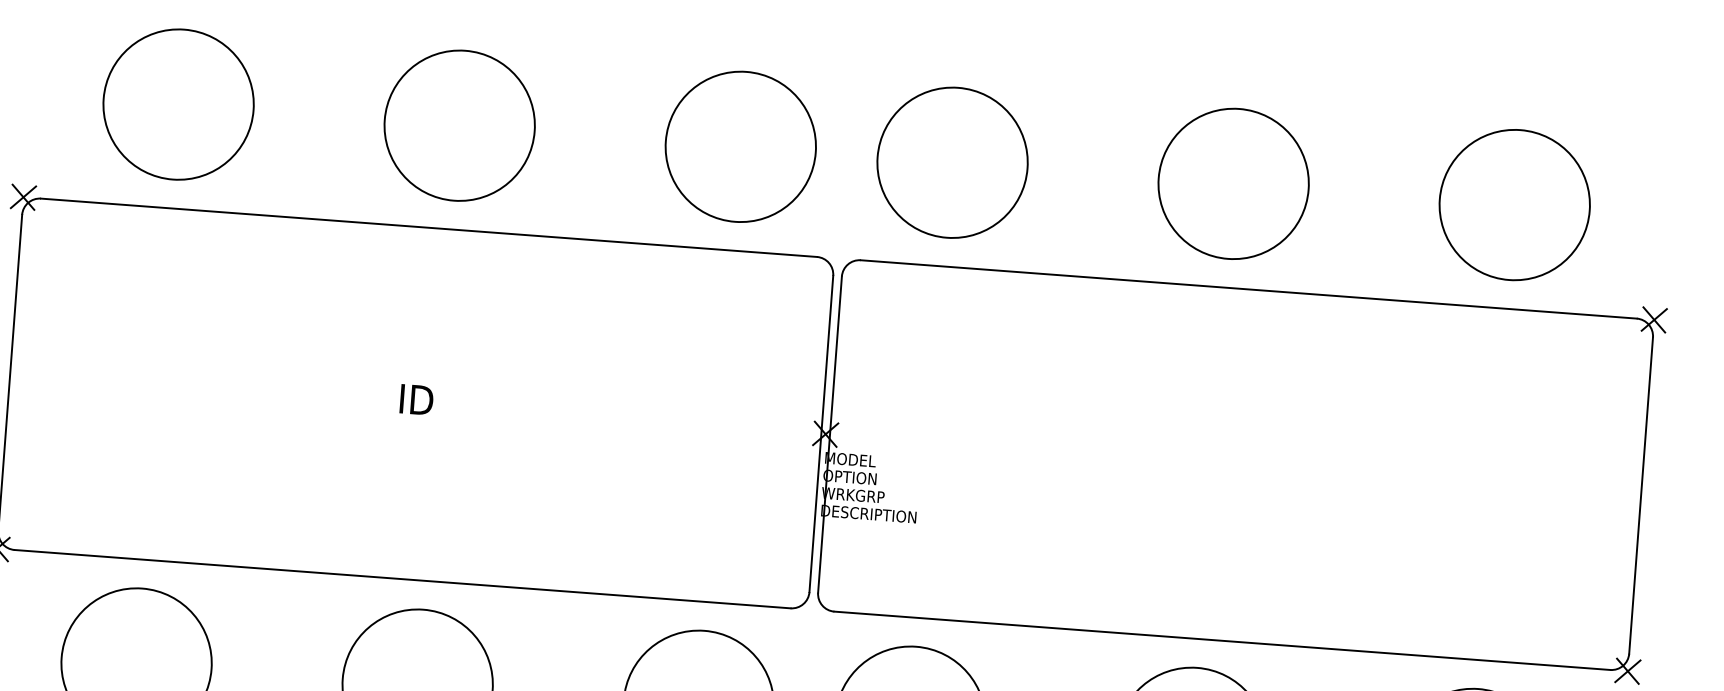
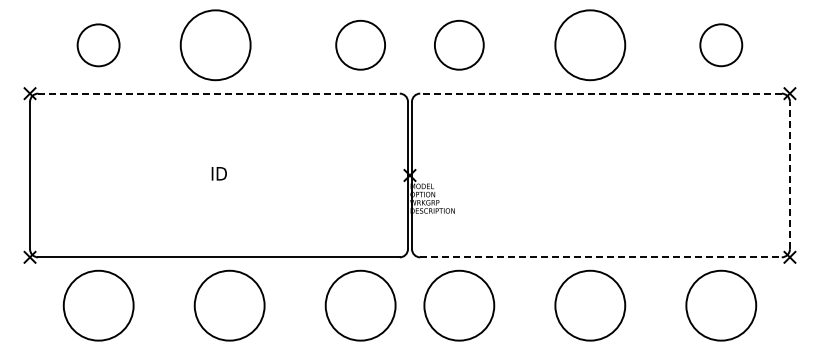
circle: (178, 105) -> (98, 45), size x0.6
circle: (459, 126) -> (215, 45), moved
circle: (740, 147) -> (360, 45), size x0.7
circle: (952, 163) -> (459, 45), size x0.7
circle: (1515, 205) -> (721, 45), size x0.6
line: (430, 227) -> (219, 93), solid -> dashed
line: (1247, 289) -> (600, 93), solid -> dashed
line: (1640, 495) -> (789, 175), solid -> dashed
line: (1221, 641) -> (600, 257), solid -> dashed

